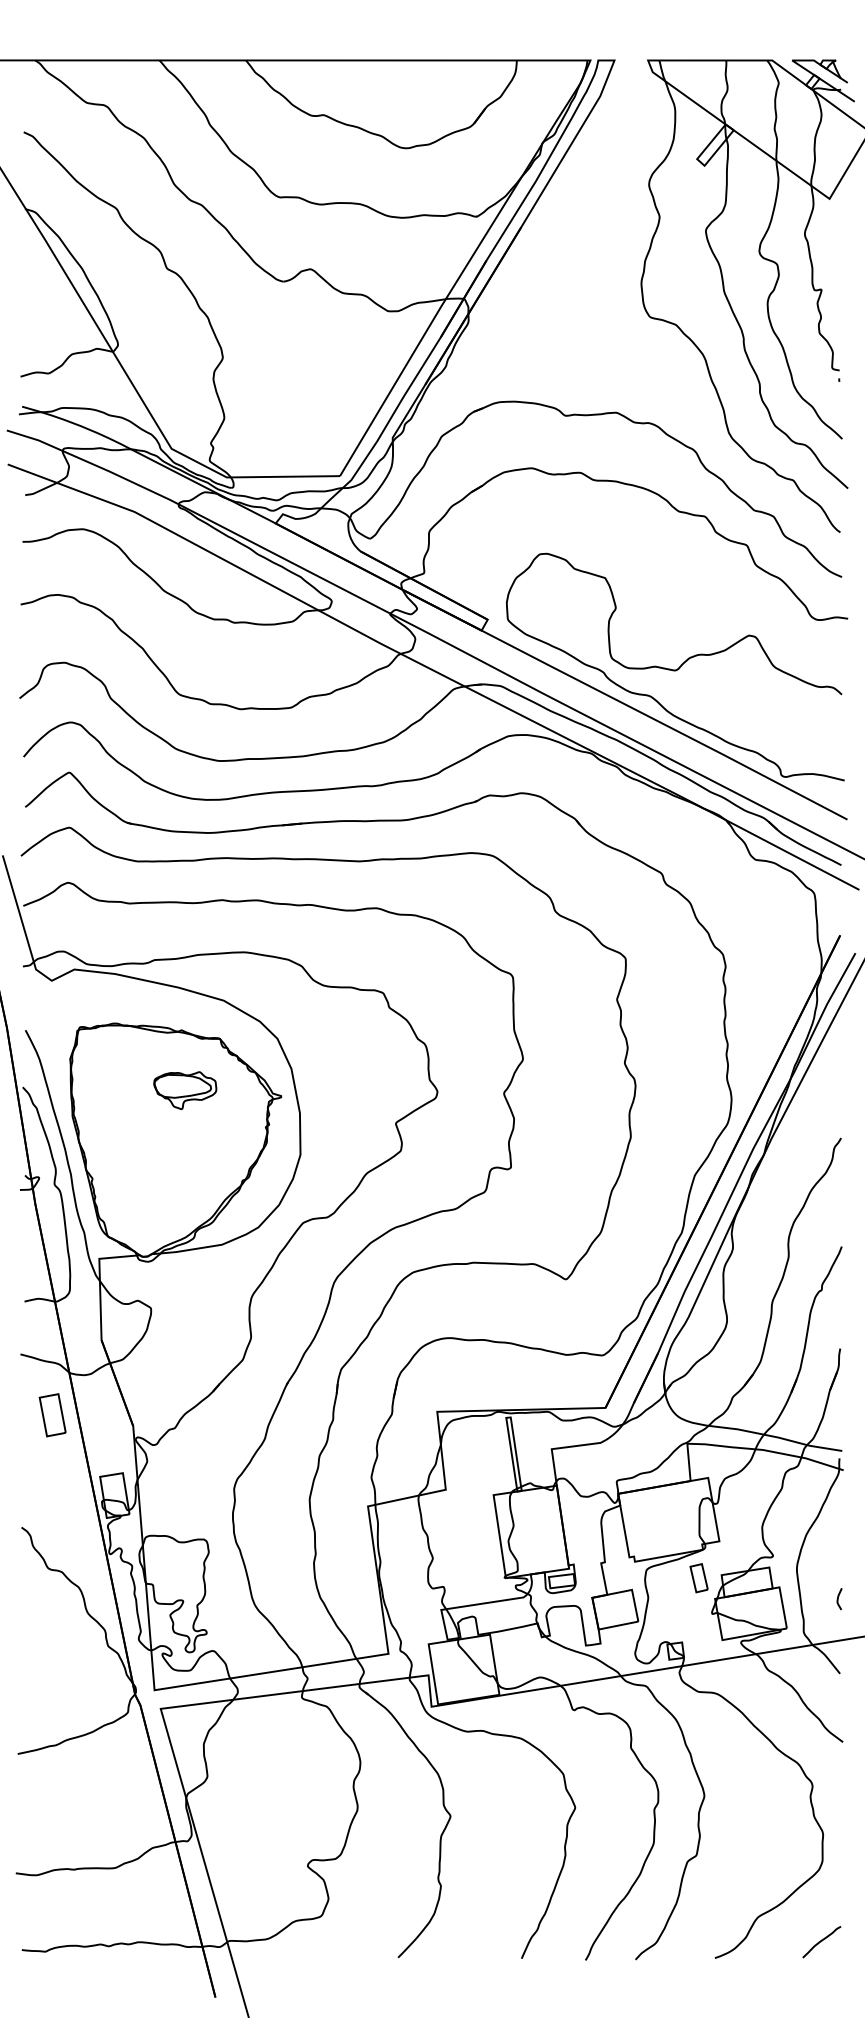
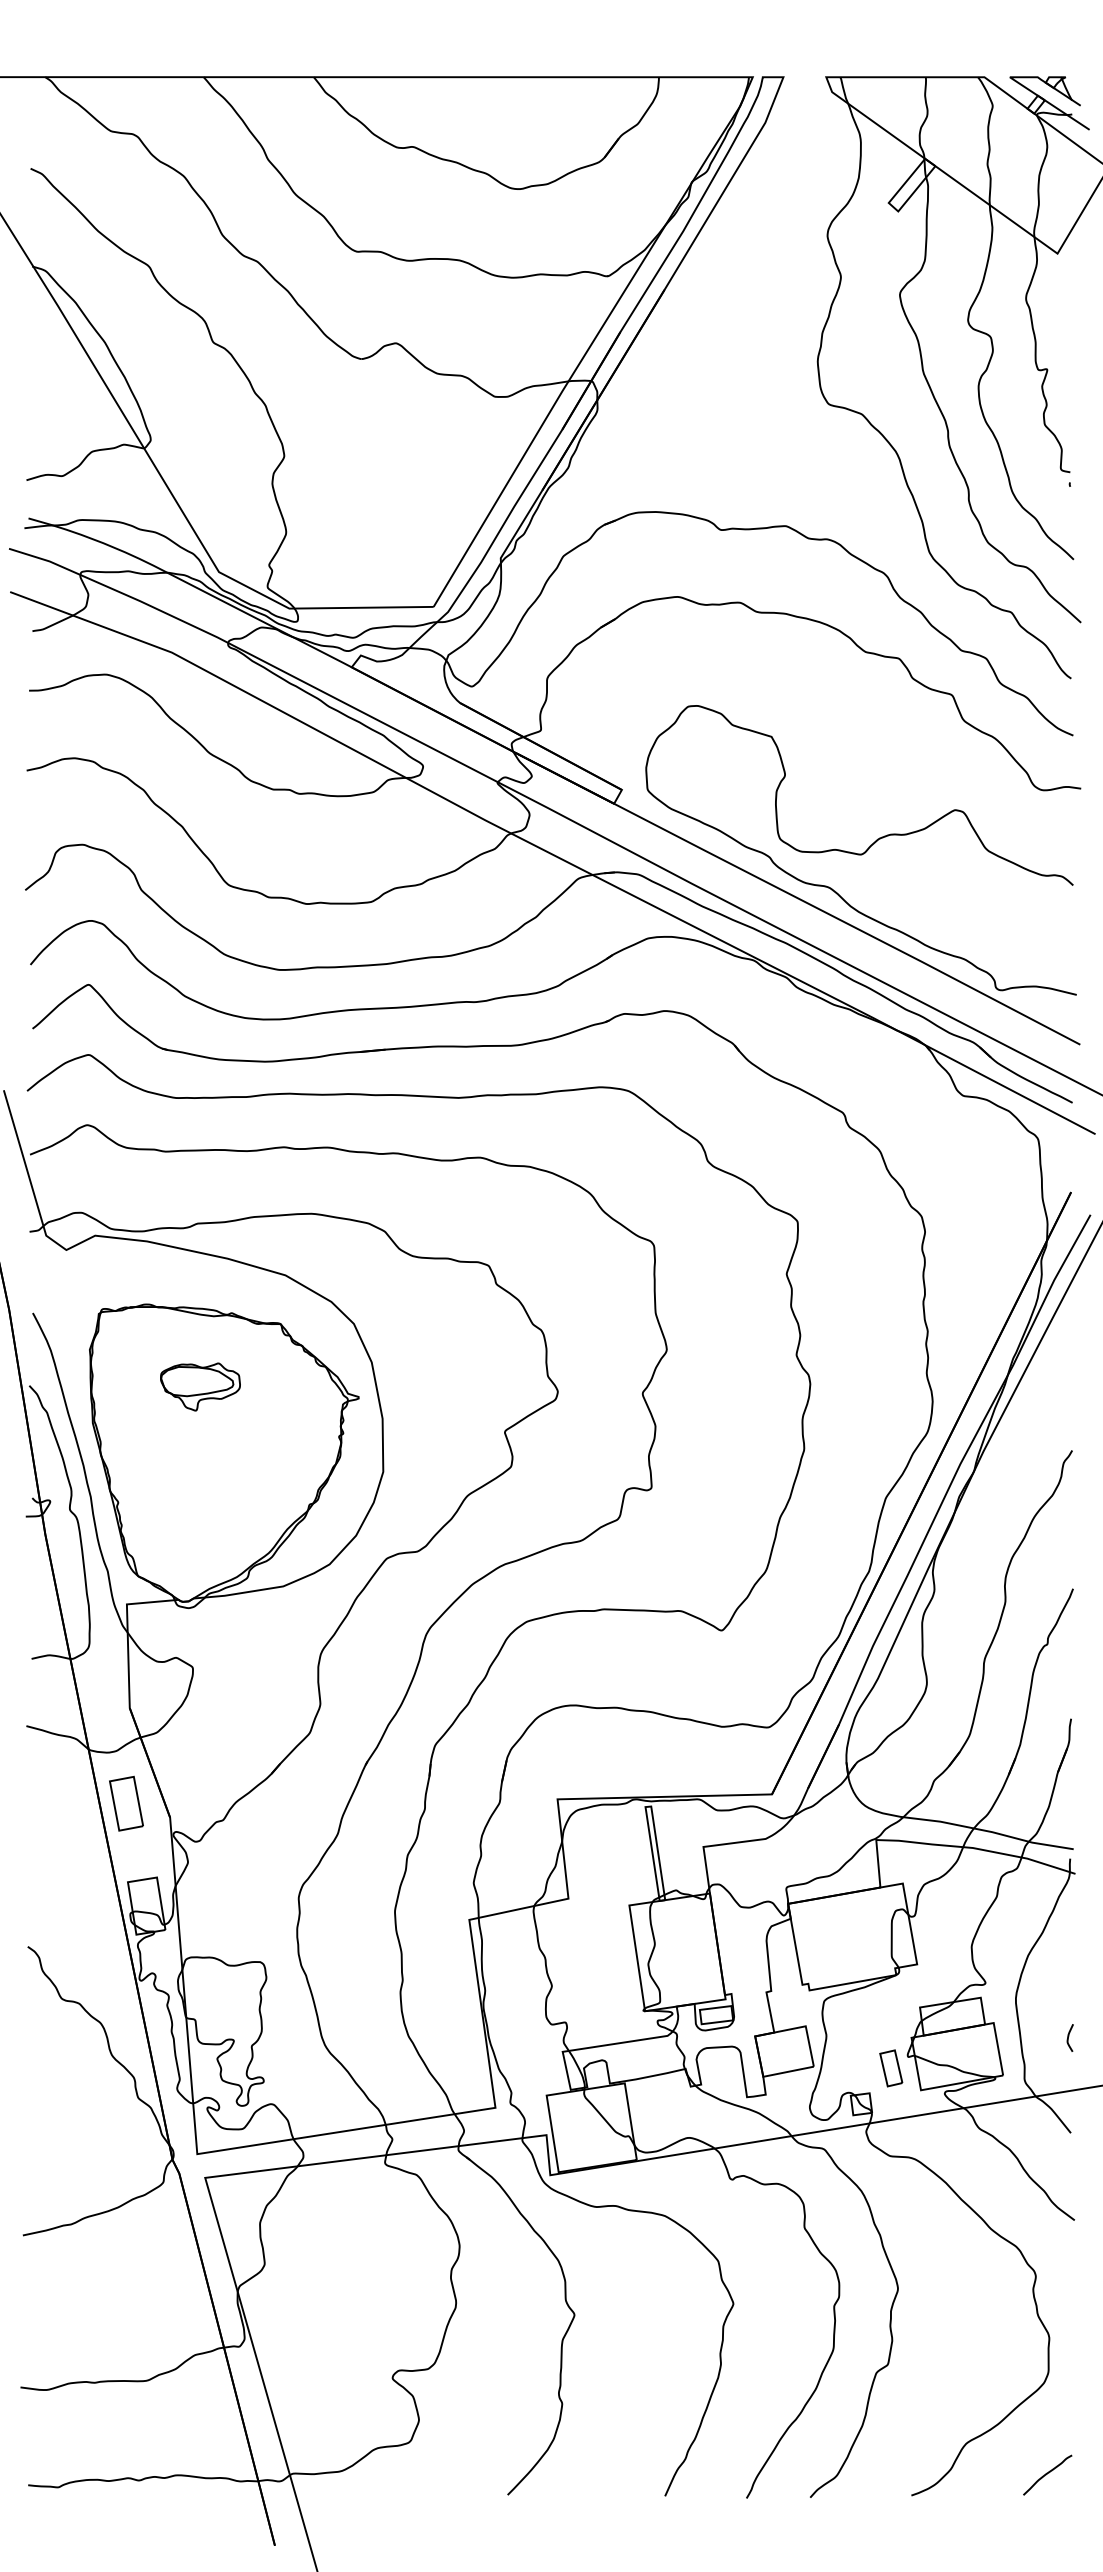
part: (185, 1090) -> (200, 1386), moved
part: (52, 1415) -> (126, 1803), moved
part: (699, 1578) -> (891, 2068), moved

